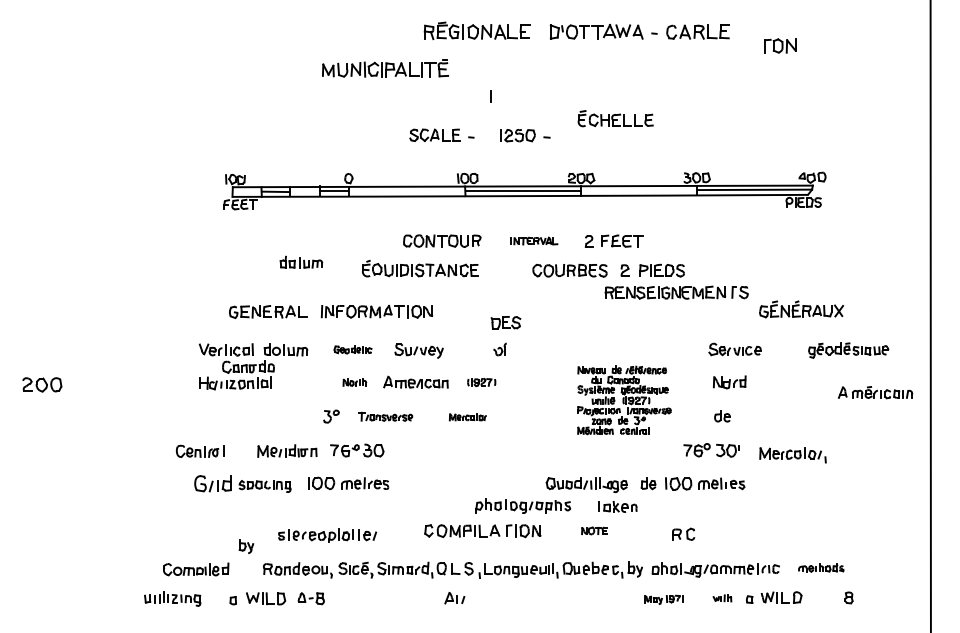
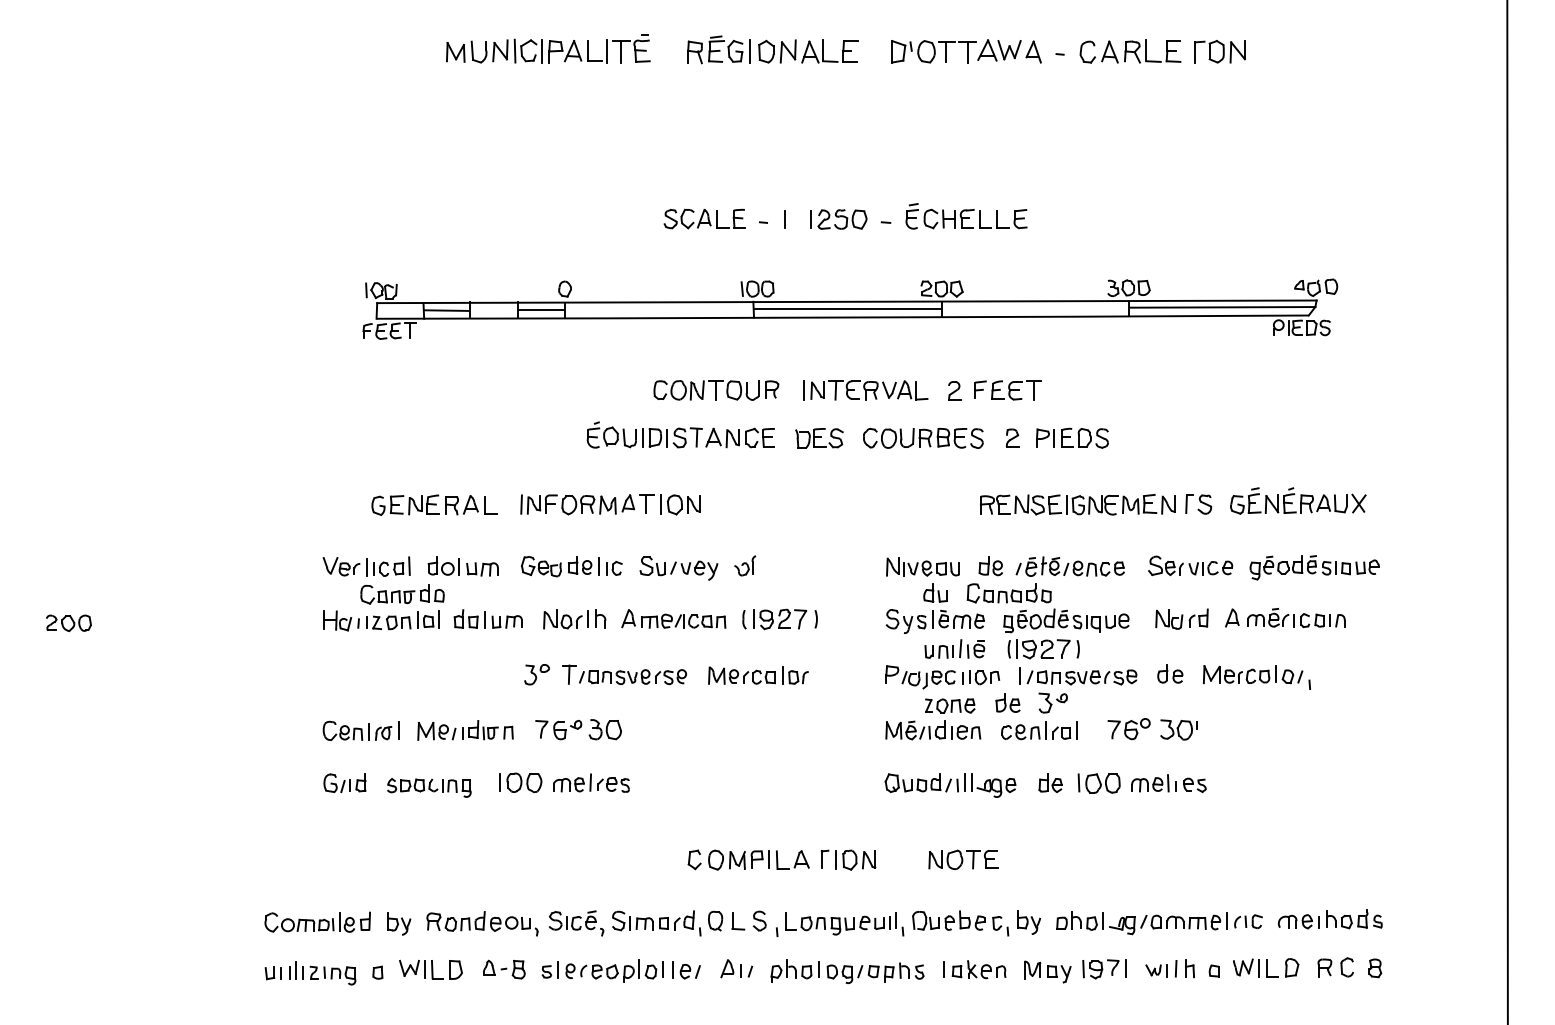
part: (780, 45) -> (1220, 50), moved
part: (385, 68) -> (548, 49), moved
line: (490, 96) -> (784, 219), moved
part: (615, 118) -> (966, 216), moved
part: (534, 240) -> (865, 389), size x1.67
part: (301, 261) -> (488, 617), moved
part: (676, 292) -> (1095, 504), moved
part: (505, 322) -> (818, 437), moved
part: (352, 349) -> (570, 565), size x1.67
part: (499, 349) -> (744, 565), moved
part: (848, 350) -> (1314, 567), moved
part: (354, 382) -> (574, 619), size x1.67
part: (481, 382) -> (779, 619), size x1.67
part: (42, 384) -> (68, 622), size x0.71
part: (875, 392) -> (1285, 617), moved
part: (624, 400) -> (1011, 648), size x1.67
part: (385, 416) -> (624, 674), size x1.43
part: (467, 417) -> (757, 676), size x1.67
part: (200, 450) -> (362, 729), moved
part: (792, 455) -> (1256, 677), moved
part: (212, 483) -> (344, 782), size x0.71
part: (523, 505) -> (847, 970), moved
part: (617, 506) -> (974, 969), moved
part: (594, 530) -> (962, 859), size x1.67
part: (683, 533) -> (1335, 966), moved
part: (327, 535) -> (621, 970), moved
part: (246, 546) -> (399, 923), moved
part: (820, 567) -> (1329, 919), size x1.43
part: (172, 598) -> (310, 972), moved
part: (722, 598) -> (1170, 969), size x1.67
part: (663, 599) -> (1074, 970), size x1.67

